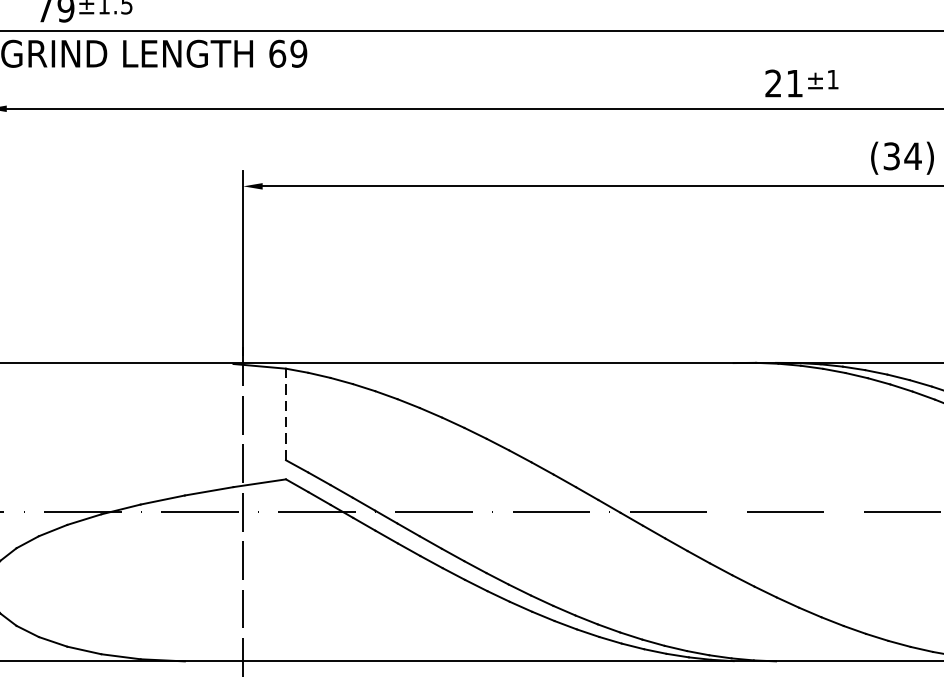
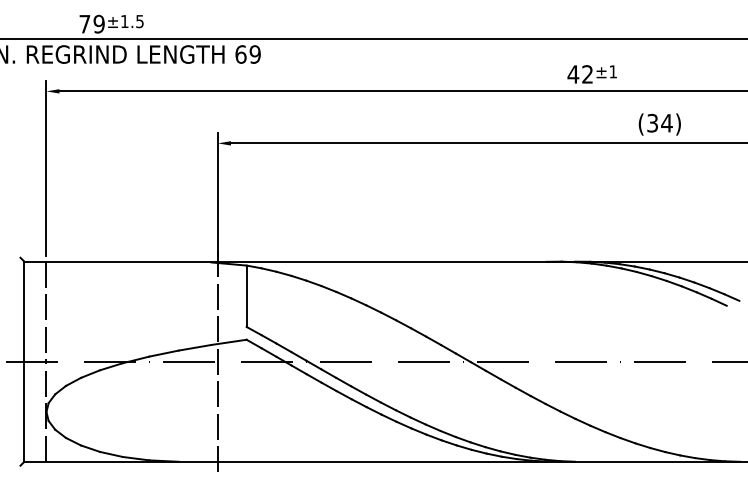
text: (782, 83) -> (579, 74), 21 -> 42
line: (285, 414) -> (246, 296), dashed -> solid

